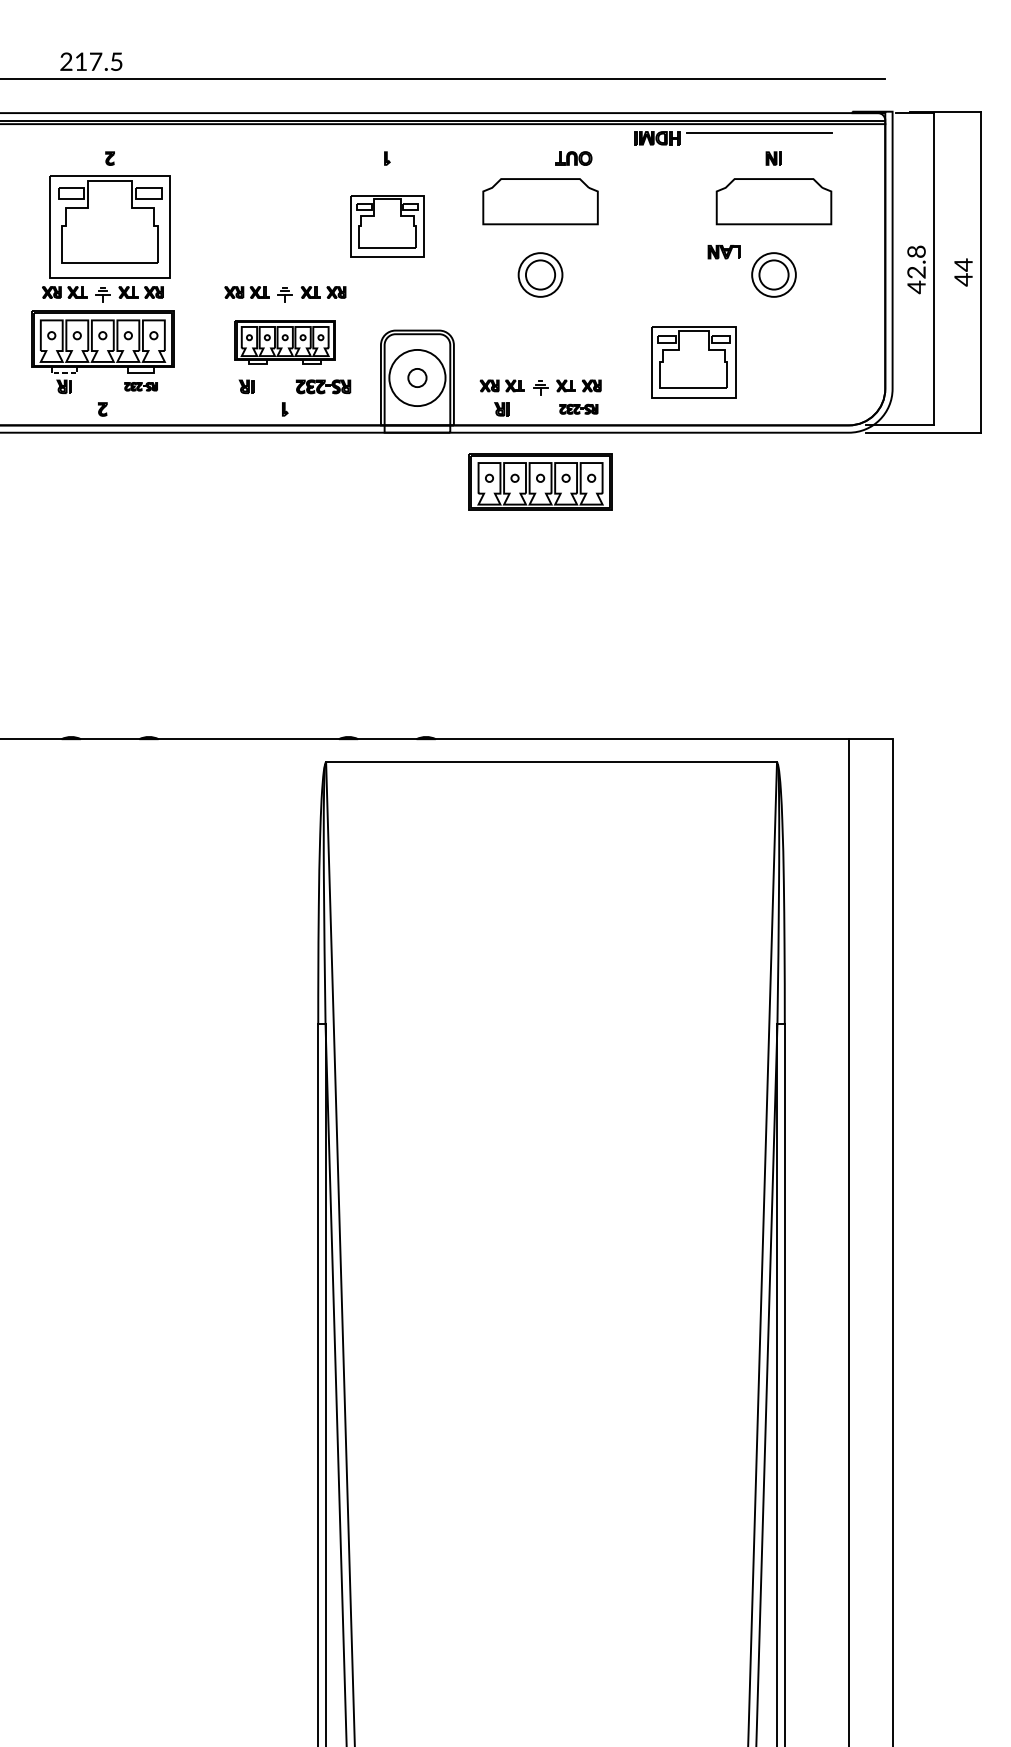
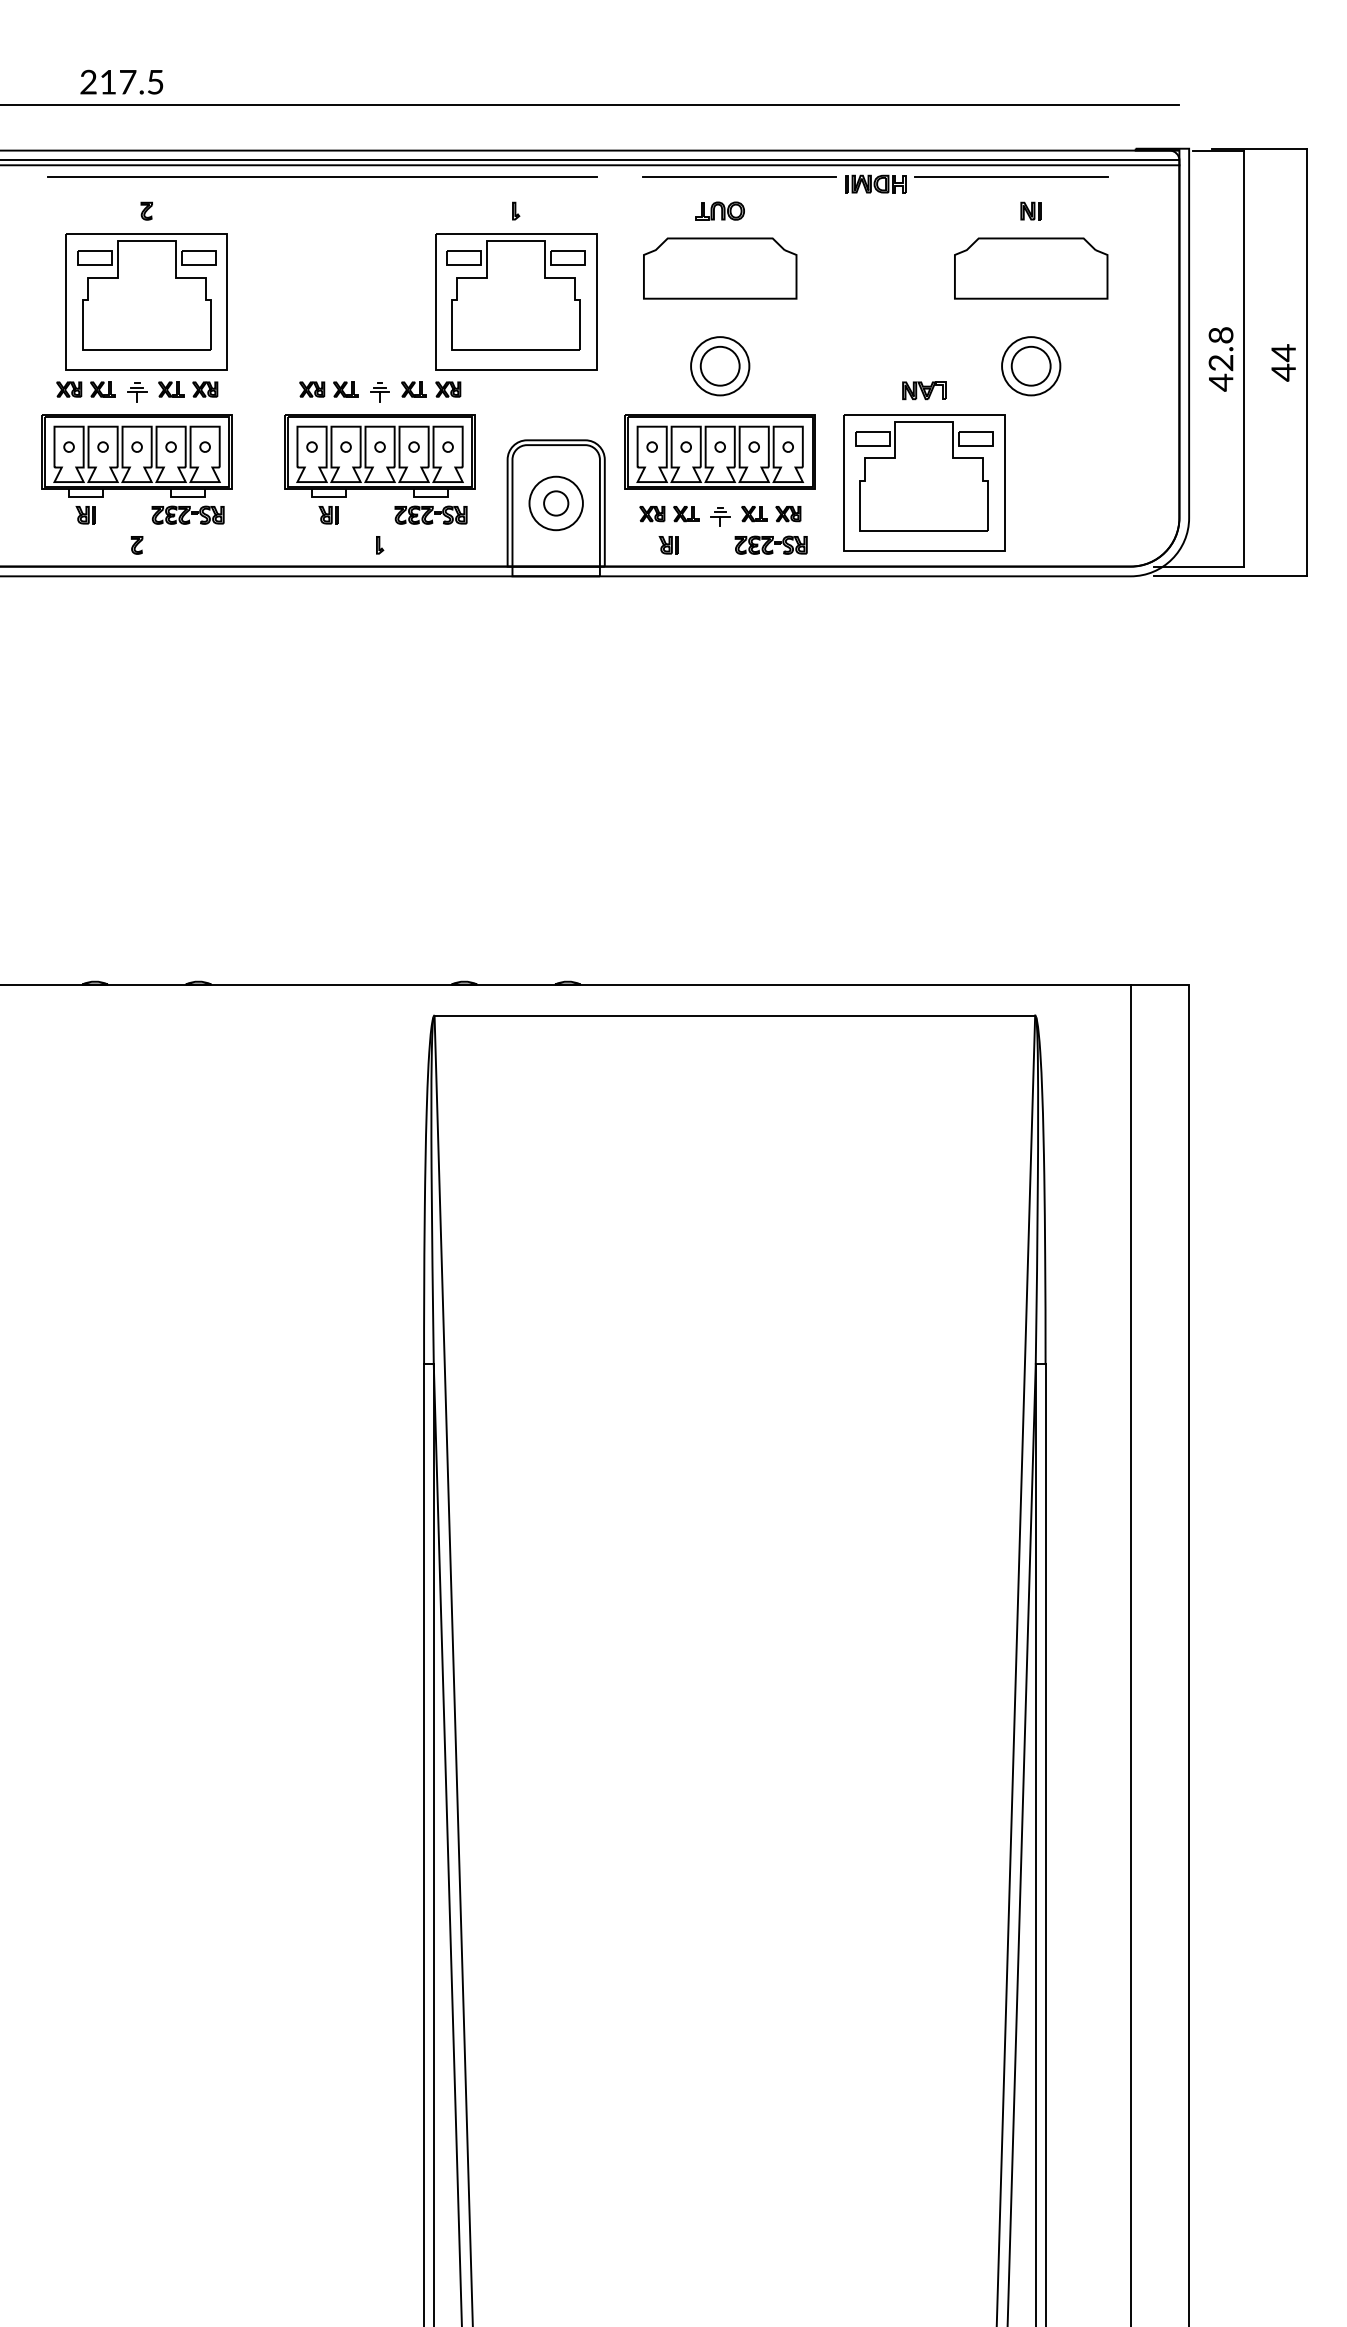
line: (242, 133) -> (322, 177), added
line: (555, 133) -> (739, 177), added
part: (573, 158) -> (719, 210), moved
part: (387, 226) -> (516, 301), size x1.67
part: (724, 251) -> (924, 390), moved
part: (284, 342) -> (379, 455), size x1.43
part: (693, 362) -> (924, 482), size x1.43
line: (64, 373) -> (86, 497), dashed -> solid
circle: (416, 378) -> (555, 503), size x0.71
part: (140, 386) -> (187, 514), size x1.67
part: (578, 408) -> (770, 544), size x1.43
part: (540, 481) -> (719, 451), moved

